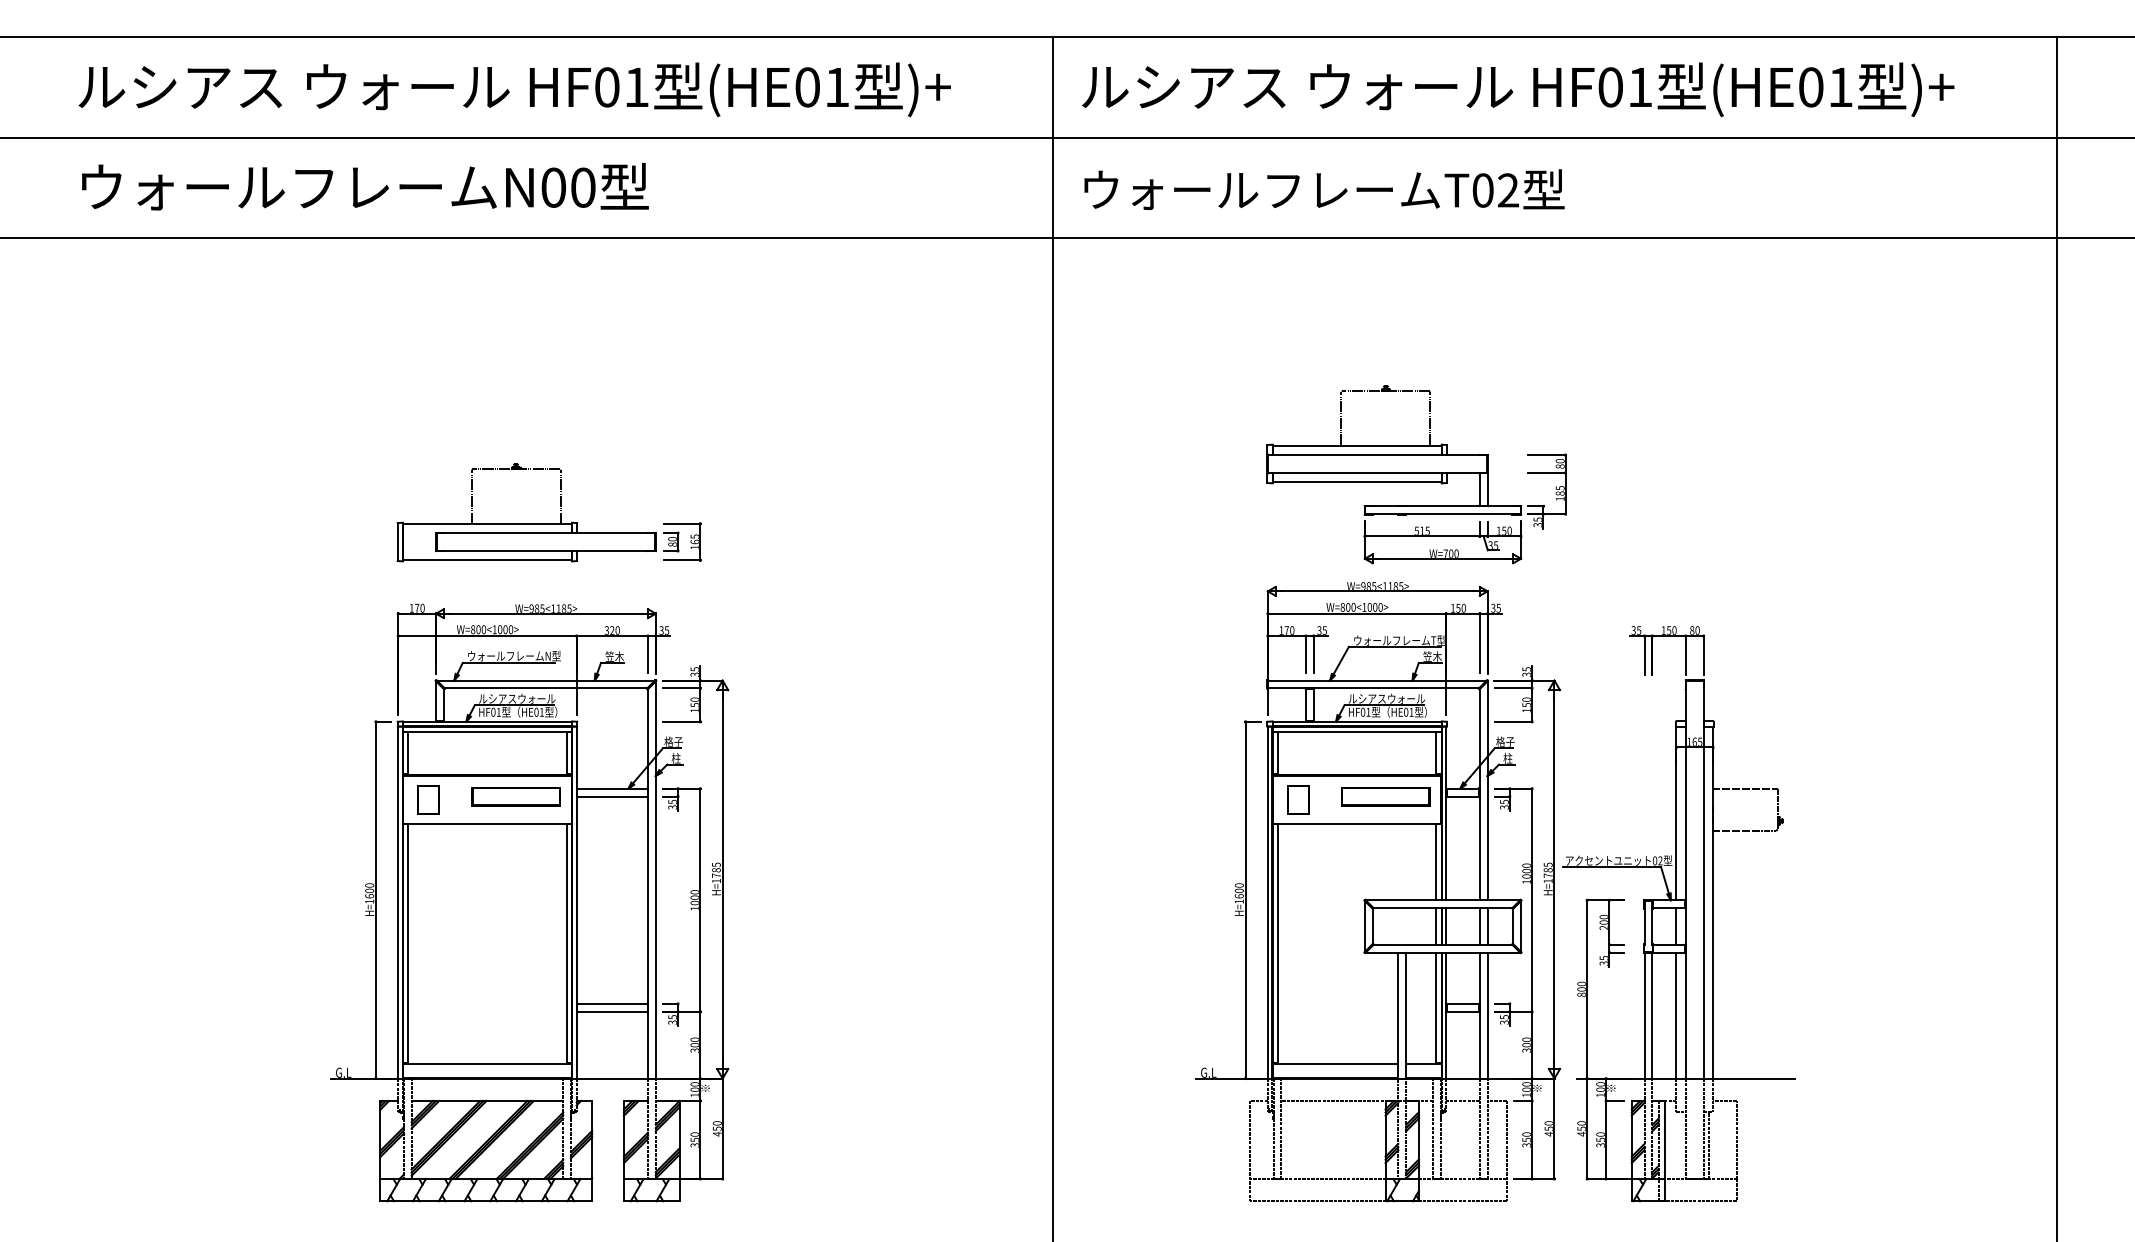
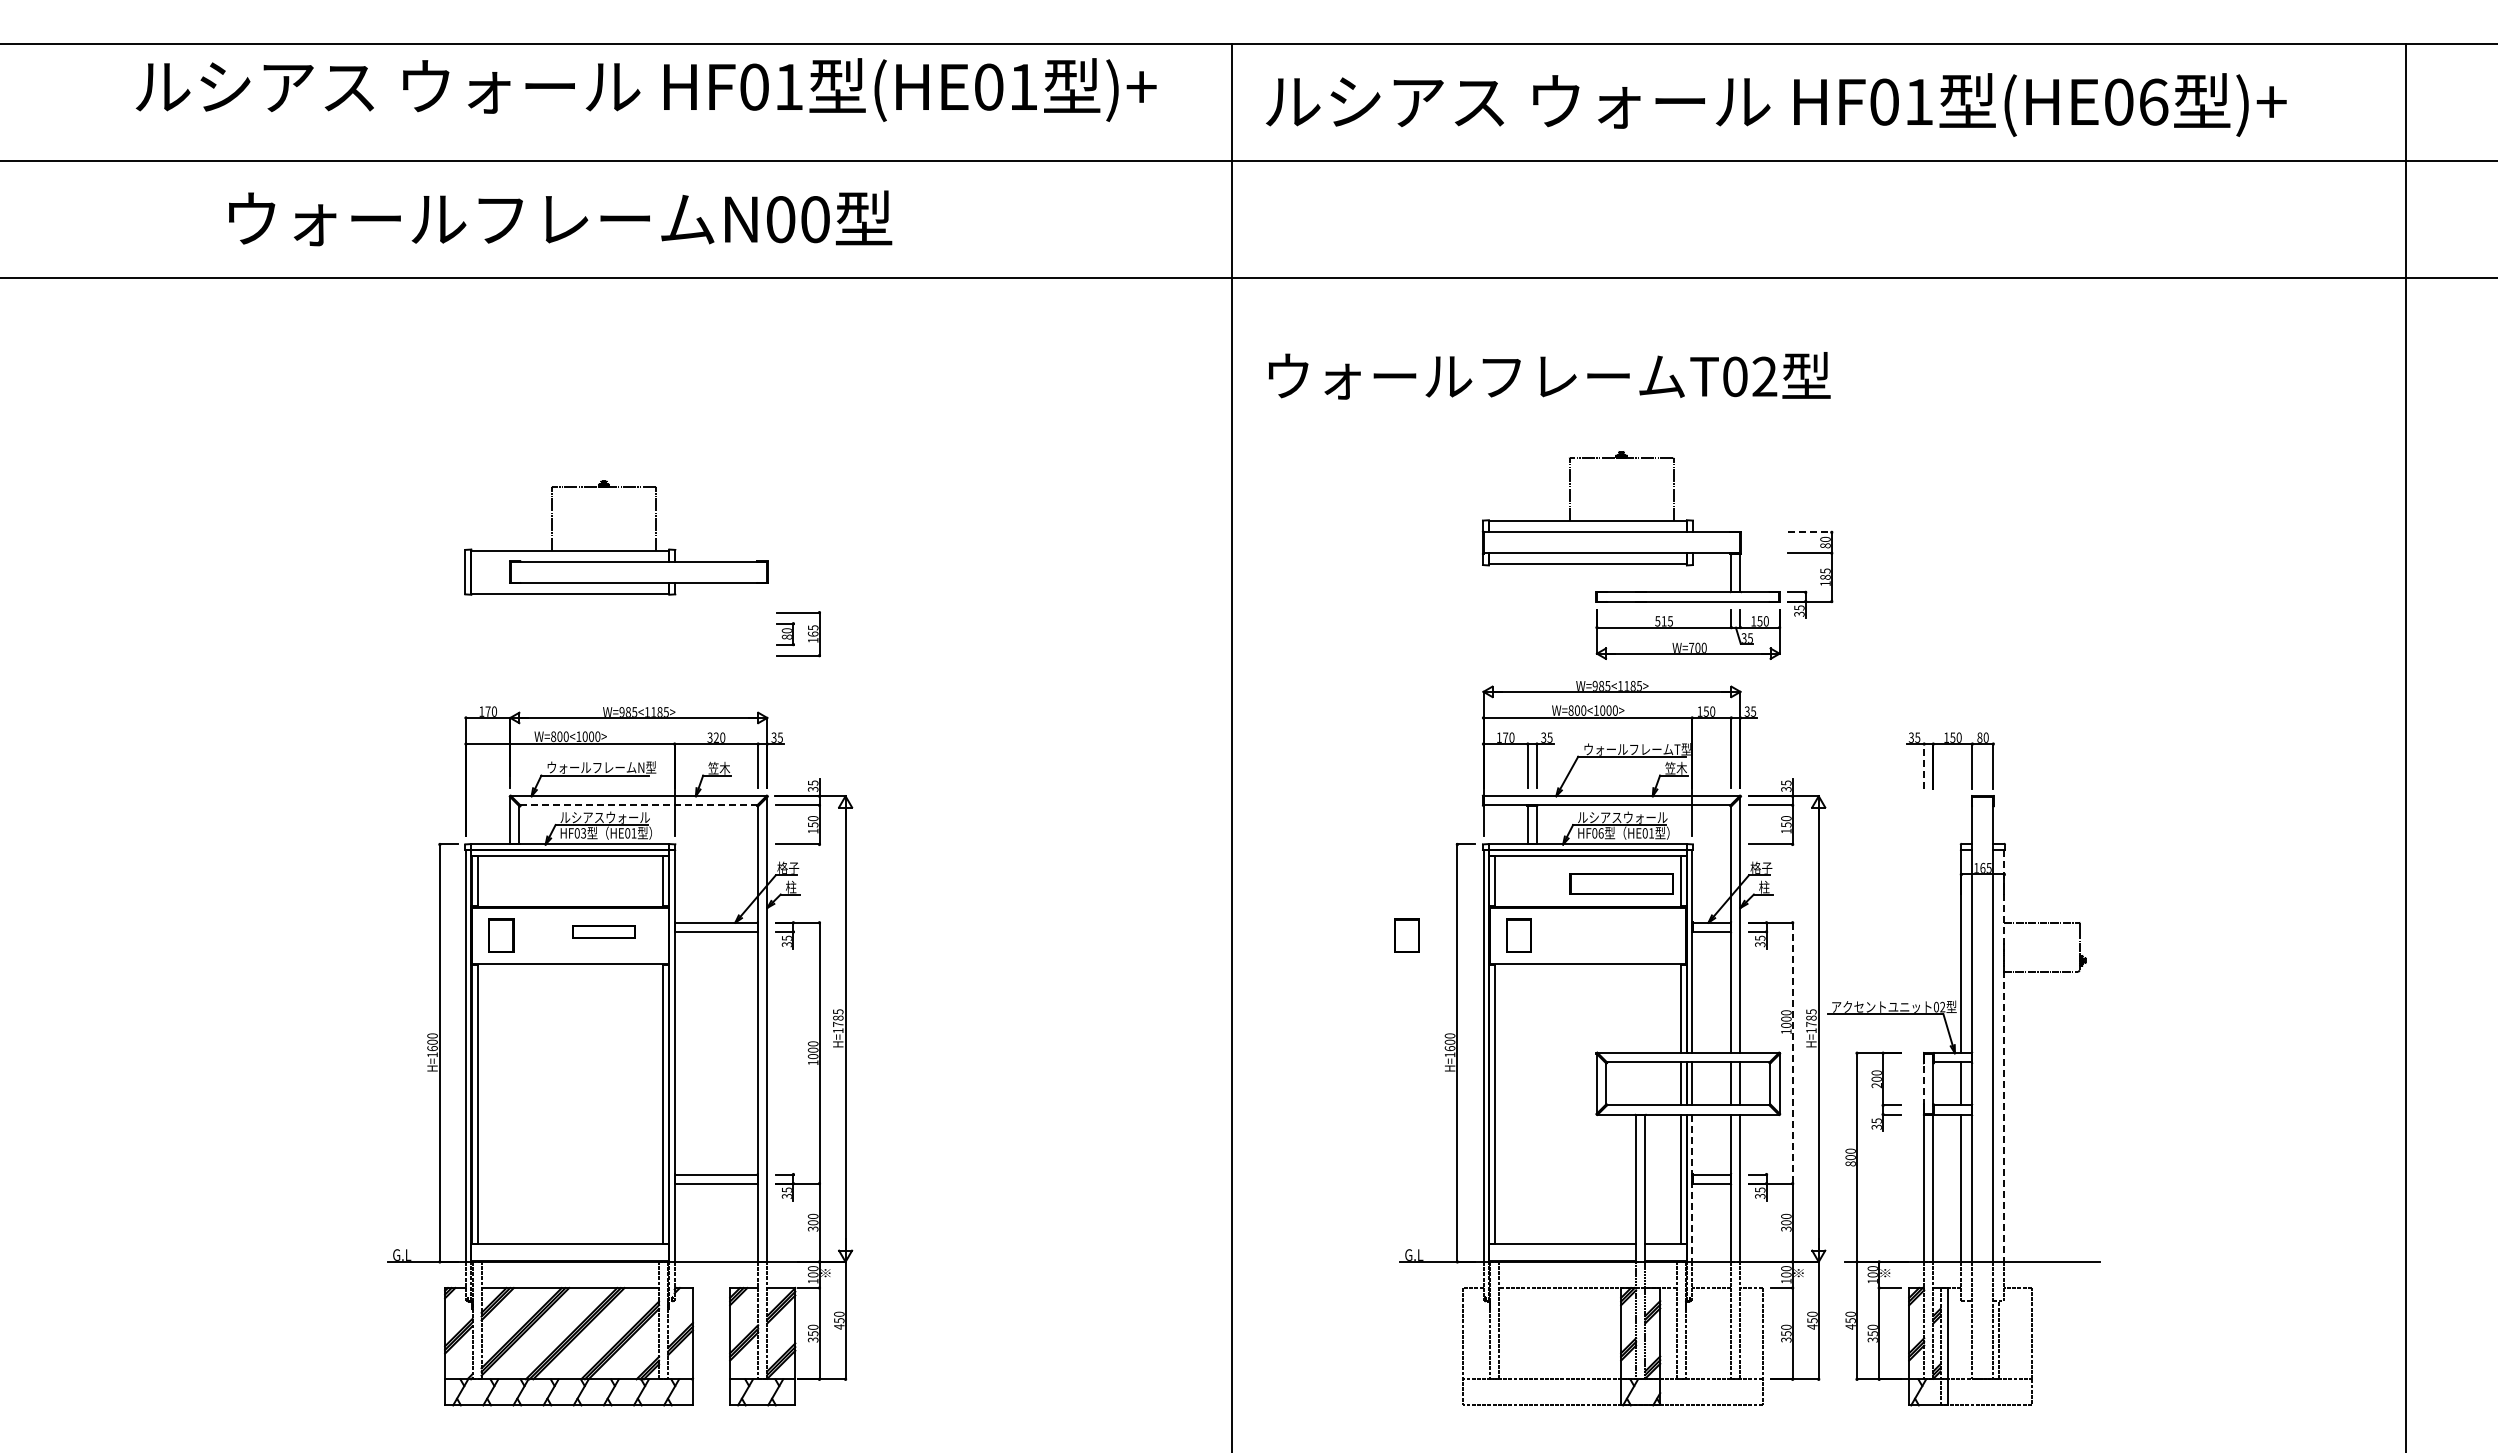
text: (1841, 86) -> (2154, 101), (HE01 -> (HE06
text: (514, 89) -> (645, 89), moved
text: (365, 186) -> (560, 218), moved
text: (1324, 189) -> (1549, 375), moved
line: (1547, 455) -> (1810, 532), solid -> dashed
part: (526, 523) -> (616, 550), moved
line: (1644, 655) -> (1924, 766), solid -> dashed
line: (546, 688) -> (639, 805), solid -> dashed
text: (498, 712) -> (583, 833), HF01 -> HF03
text: (1367, 712) -> (1600, 833), HF01 -> HF06
part: (515, 796) -> (603, 931), size x0.6
part: (1385, 796) -> (1621, 883), moved
part: (1202, 799) -> (1406, 935), added
line: (1532, 900) -> (1792, 1053), solid -> dashed
line: (1713, 902) -> (2004, 1055), solid -> dashed
line: (1644, 922) -> (1924, 1079), solid -> dashed
line: (1446, 1015) -> (1692, 1188), solid -> dashed

